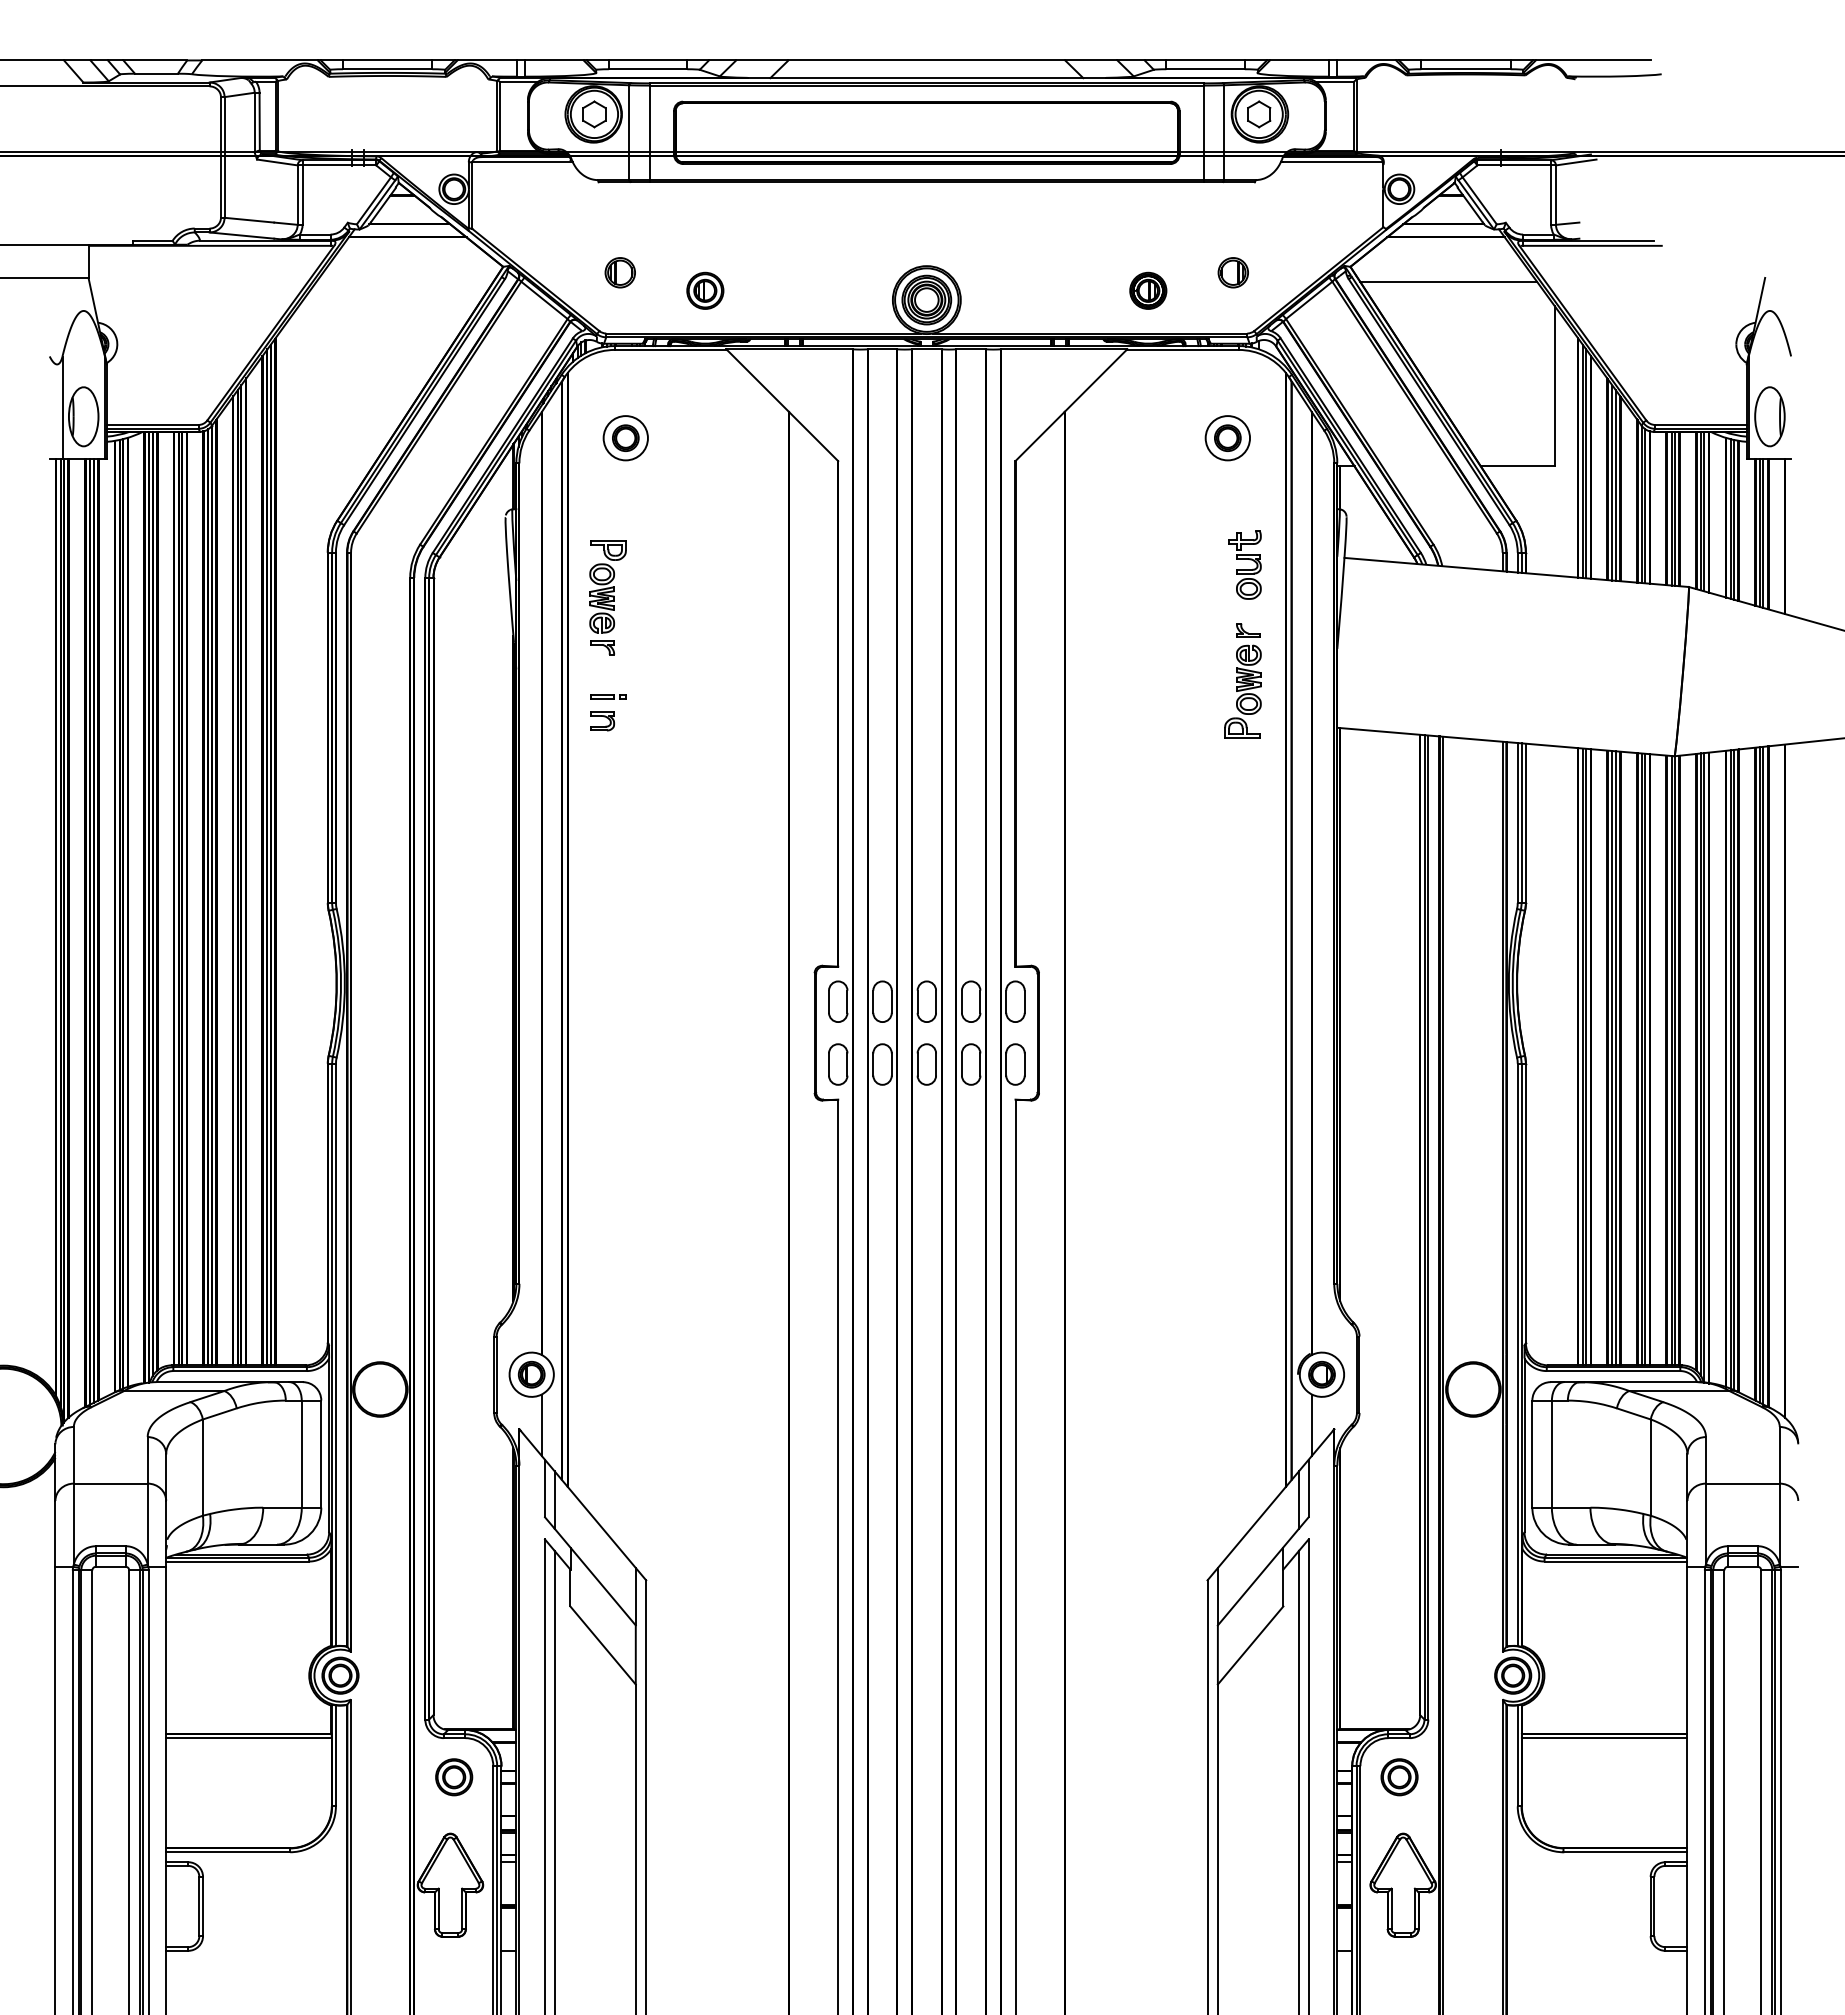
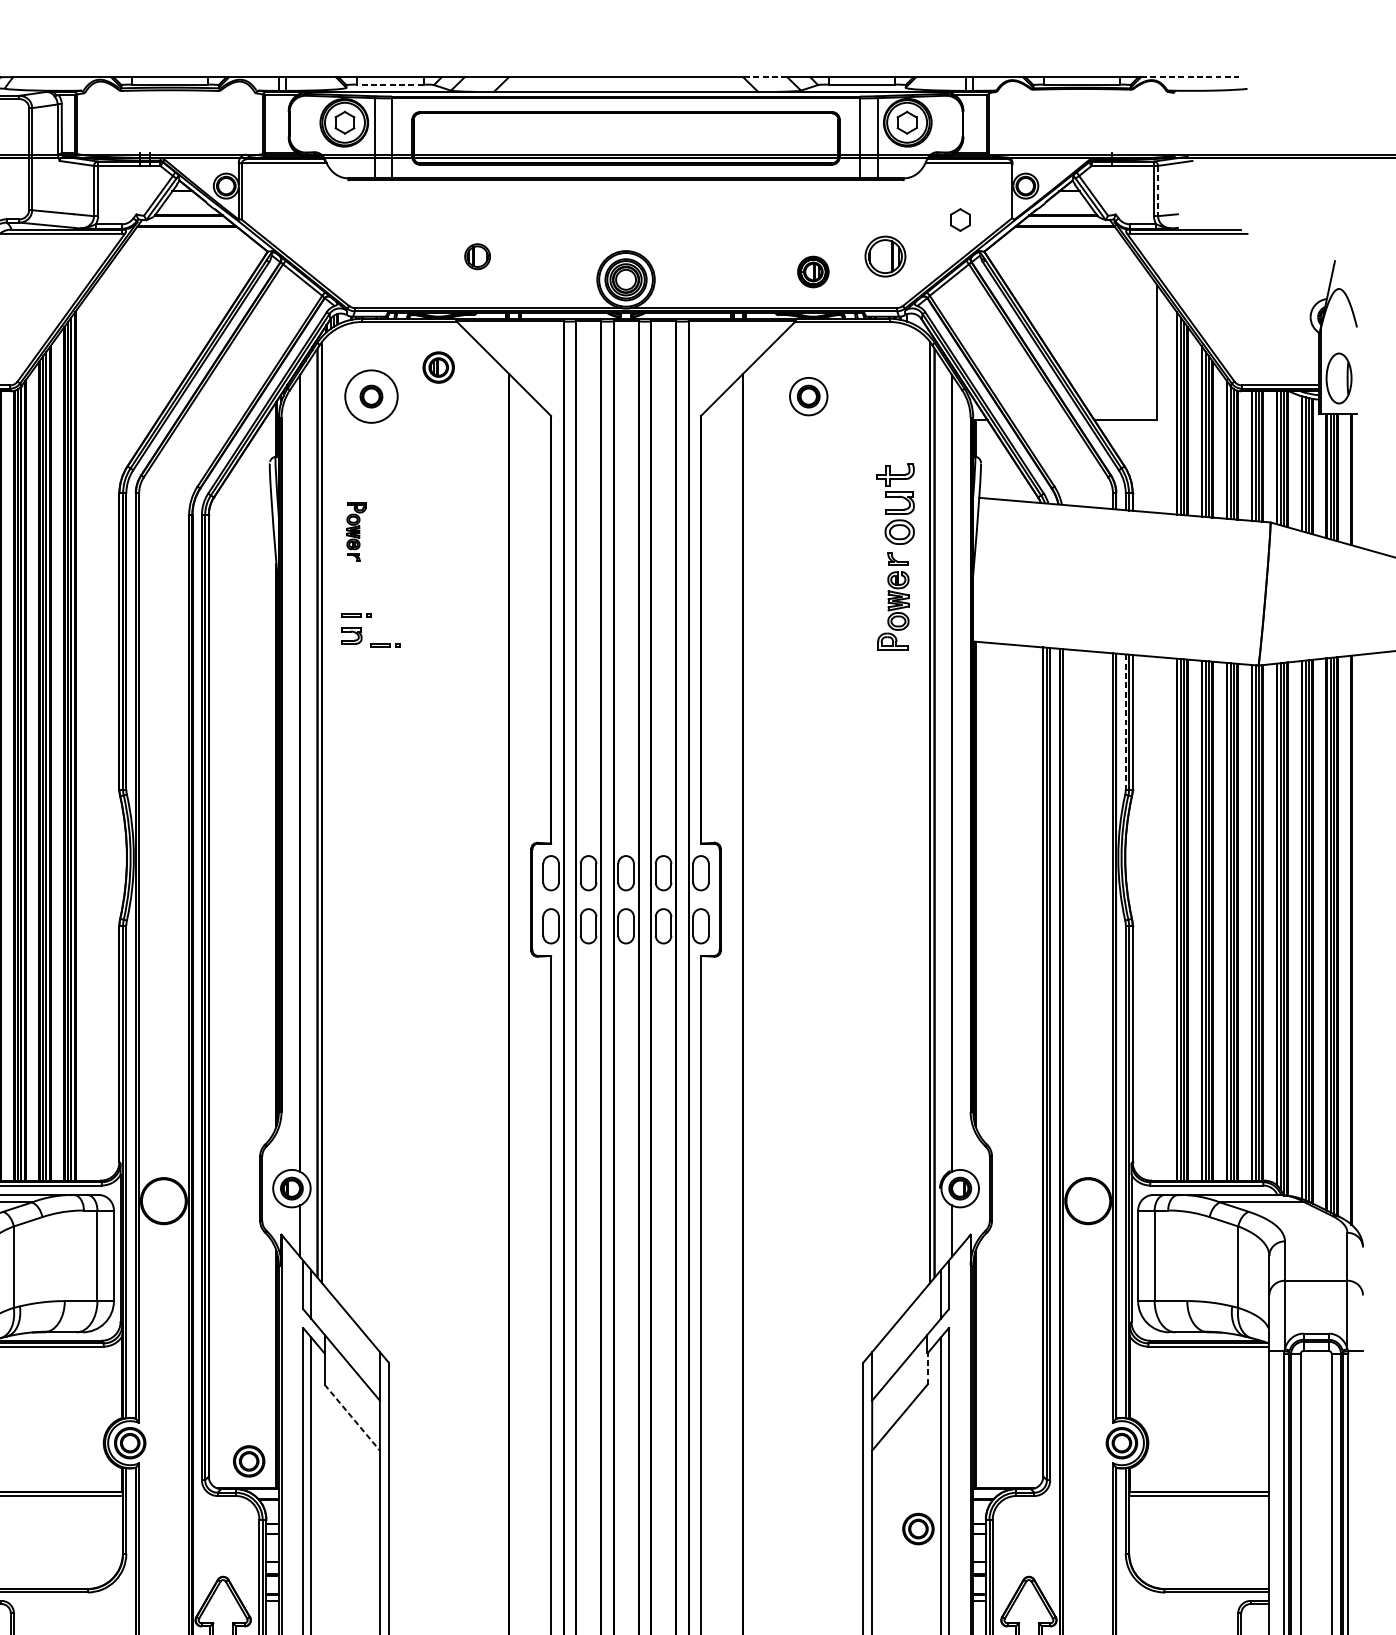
line: (1090, 60) -> (764, 77), solid -> dashed
line: (1593, 60) -> (1189, 77), solid -> dashed
line: (647, 69) -> (389, 84), solid -> dashed
line: (1555, 195) -> (1157, 191), solid -> dashed
part: (1322, 229) -> (960, 220), added
part: (619, 272) -> (476, 256), moved
part: (1232, 272) -> (884, 256), size x1.6
line: (1448, 281) -> (1067, 264), removed
part: (705, 290) -> (438, 367), moved
circle: (625, 438) -> (371, 396), size x1.4
part: (1227, 438) -> (808, 396), moved
part: (1244, 564) -> (894, 503), size x1.4
part: (607, 597) -> (355, 531), size x0.6
part: (642, 732) -> (385, 645), added
line: (1517, 822) -> (1125, 721), solid -> dashed
line: (1283, 1587) -> (927, 1368), solid -> dashed
line: (603, 1645) -> (352, 1417), solid -> dashed
part: (454, 1777) -> (249, 1461), moved
part: (1399, 1777) -> (918, 1529), moved

